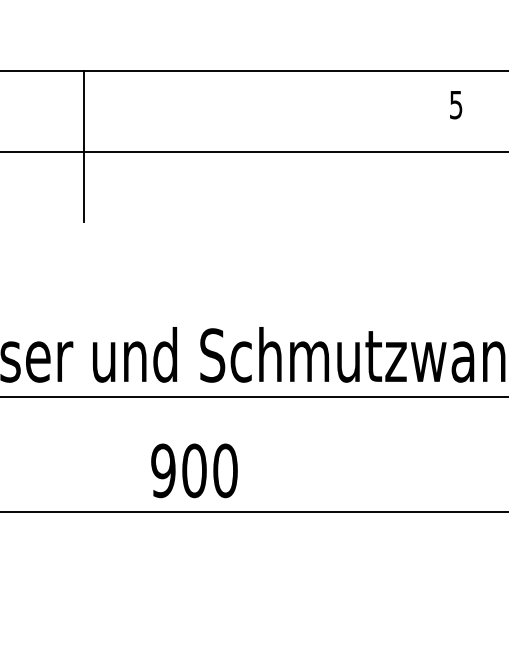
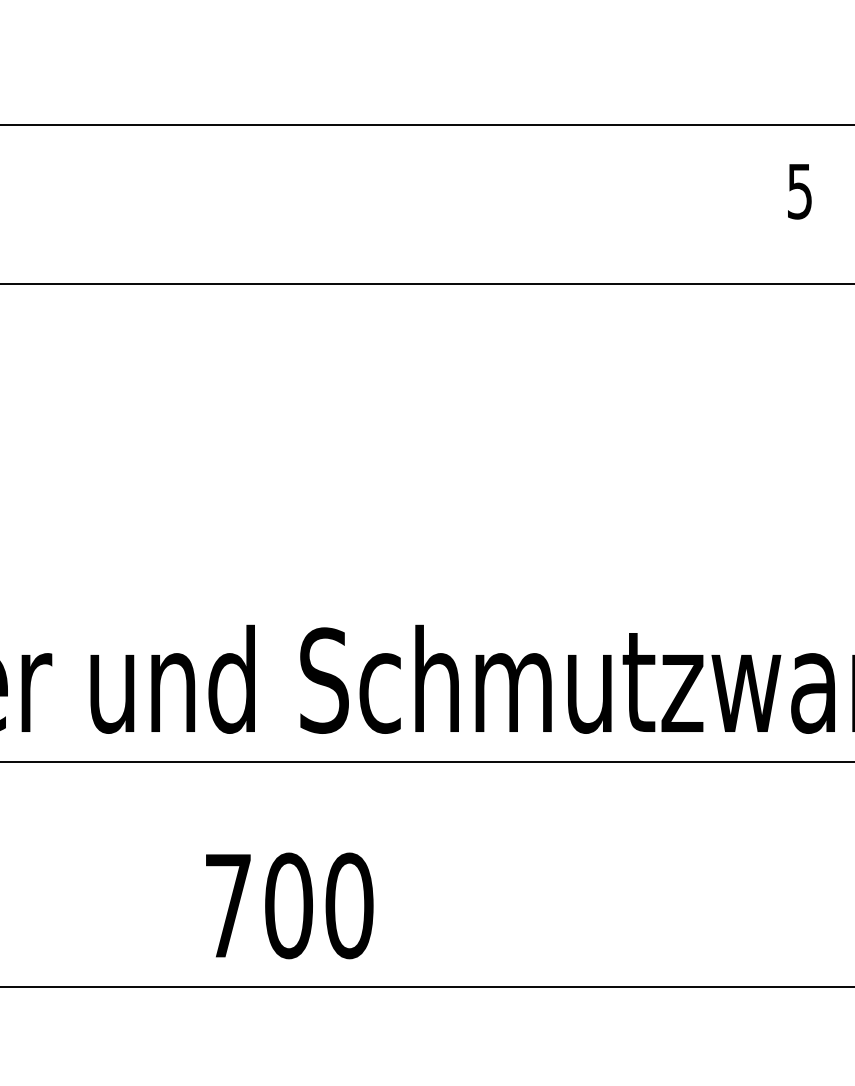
line: (84, 146) -> (74, 272), removed
text: (163, 470) -> (228, 905), 900 -> 700

